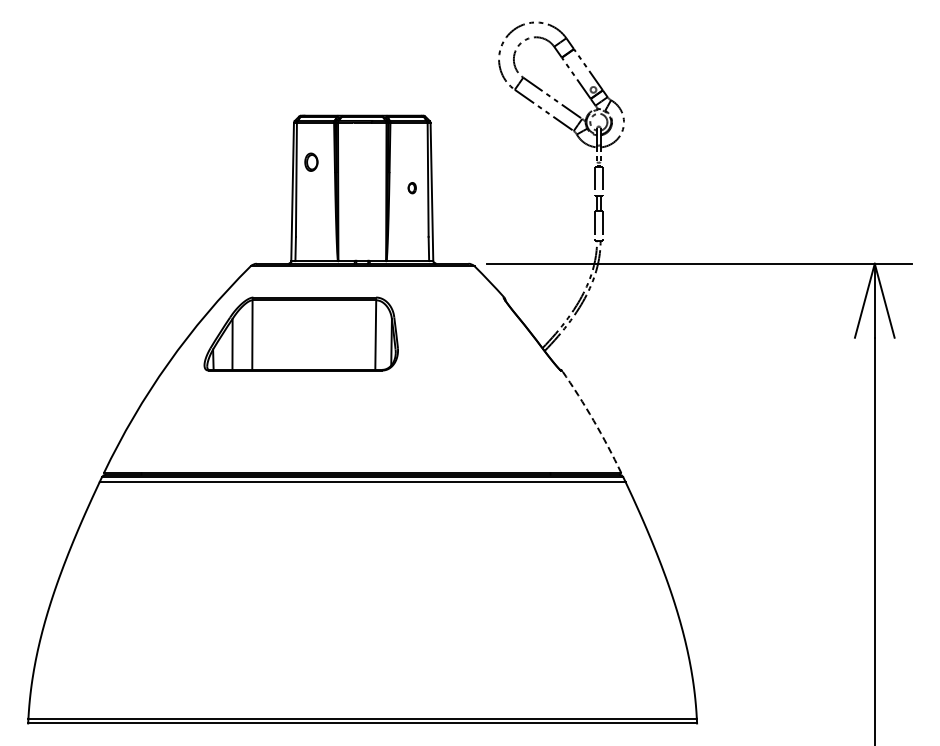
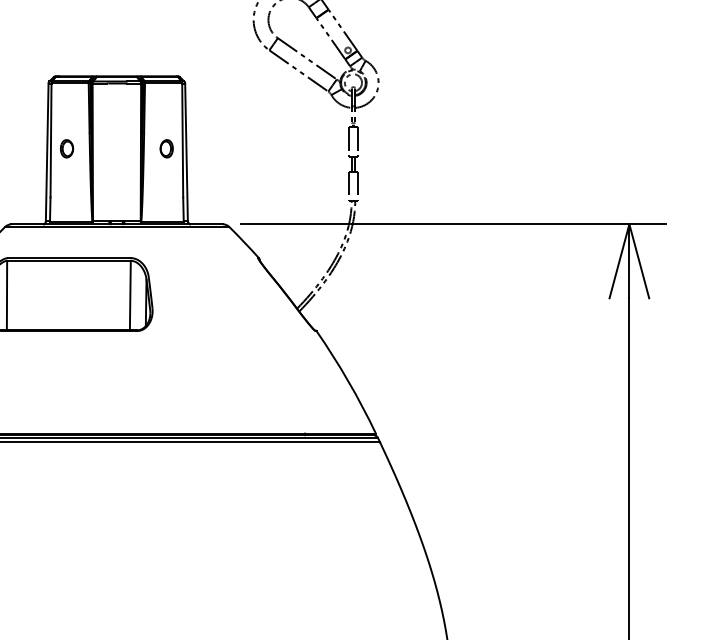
part: (311, 161) -> (67, 148), moved
part: (412, 187) -> (167, 148), size x1.67
arc: (593, 420) -> (348, 381), dashed -> solid

